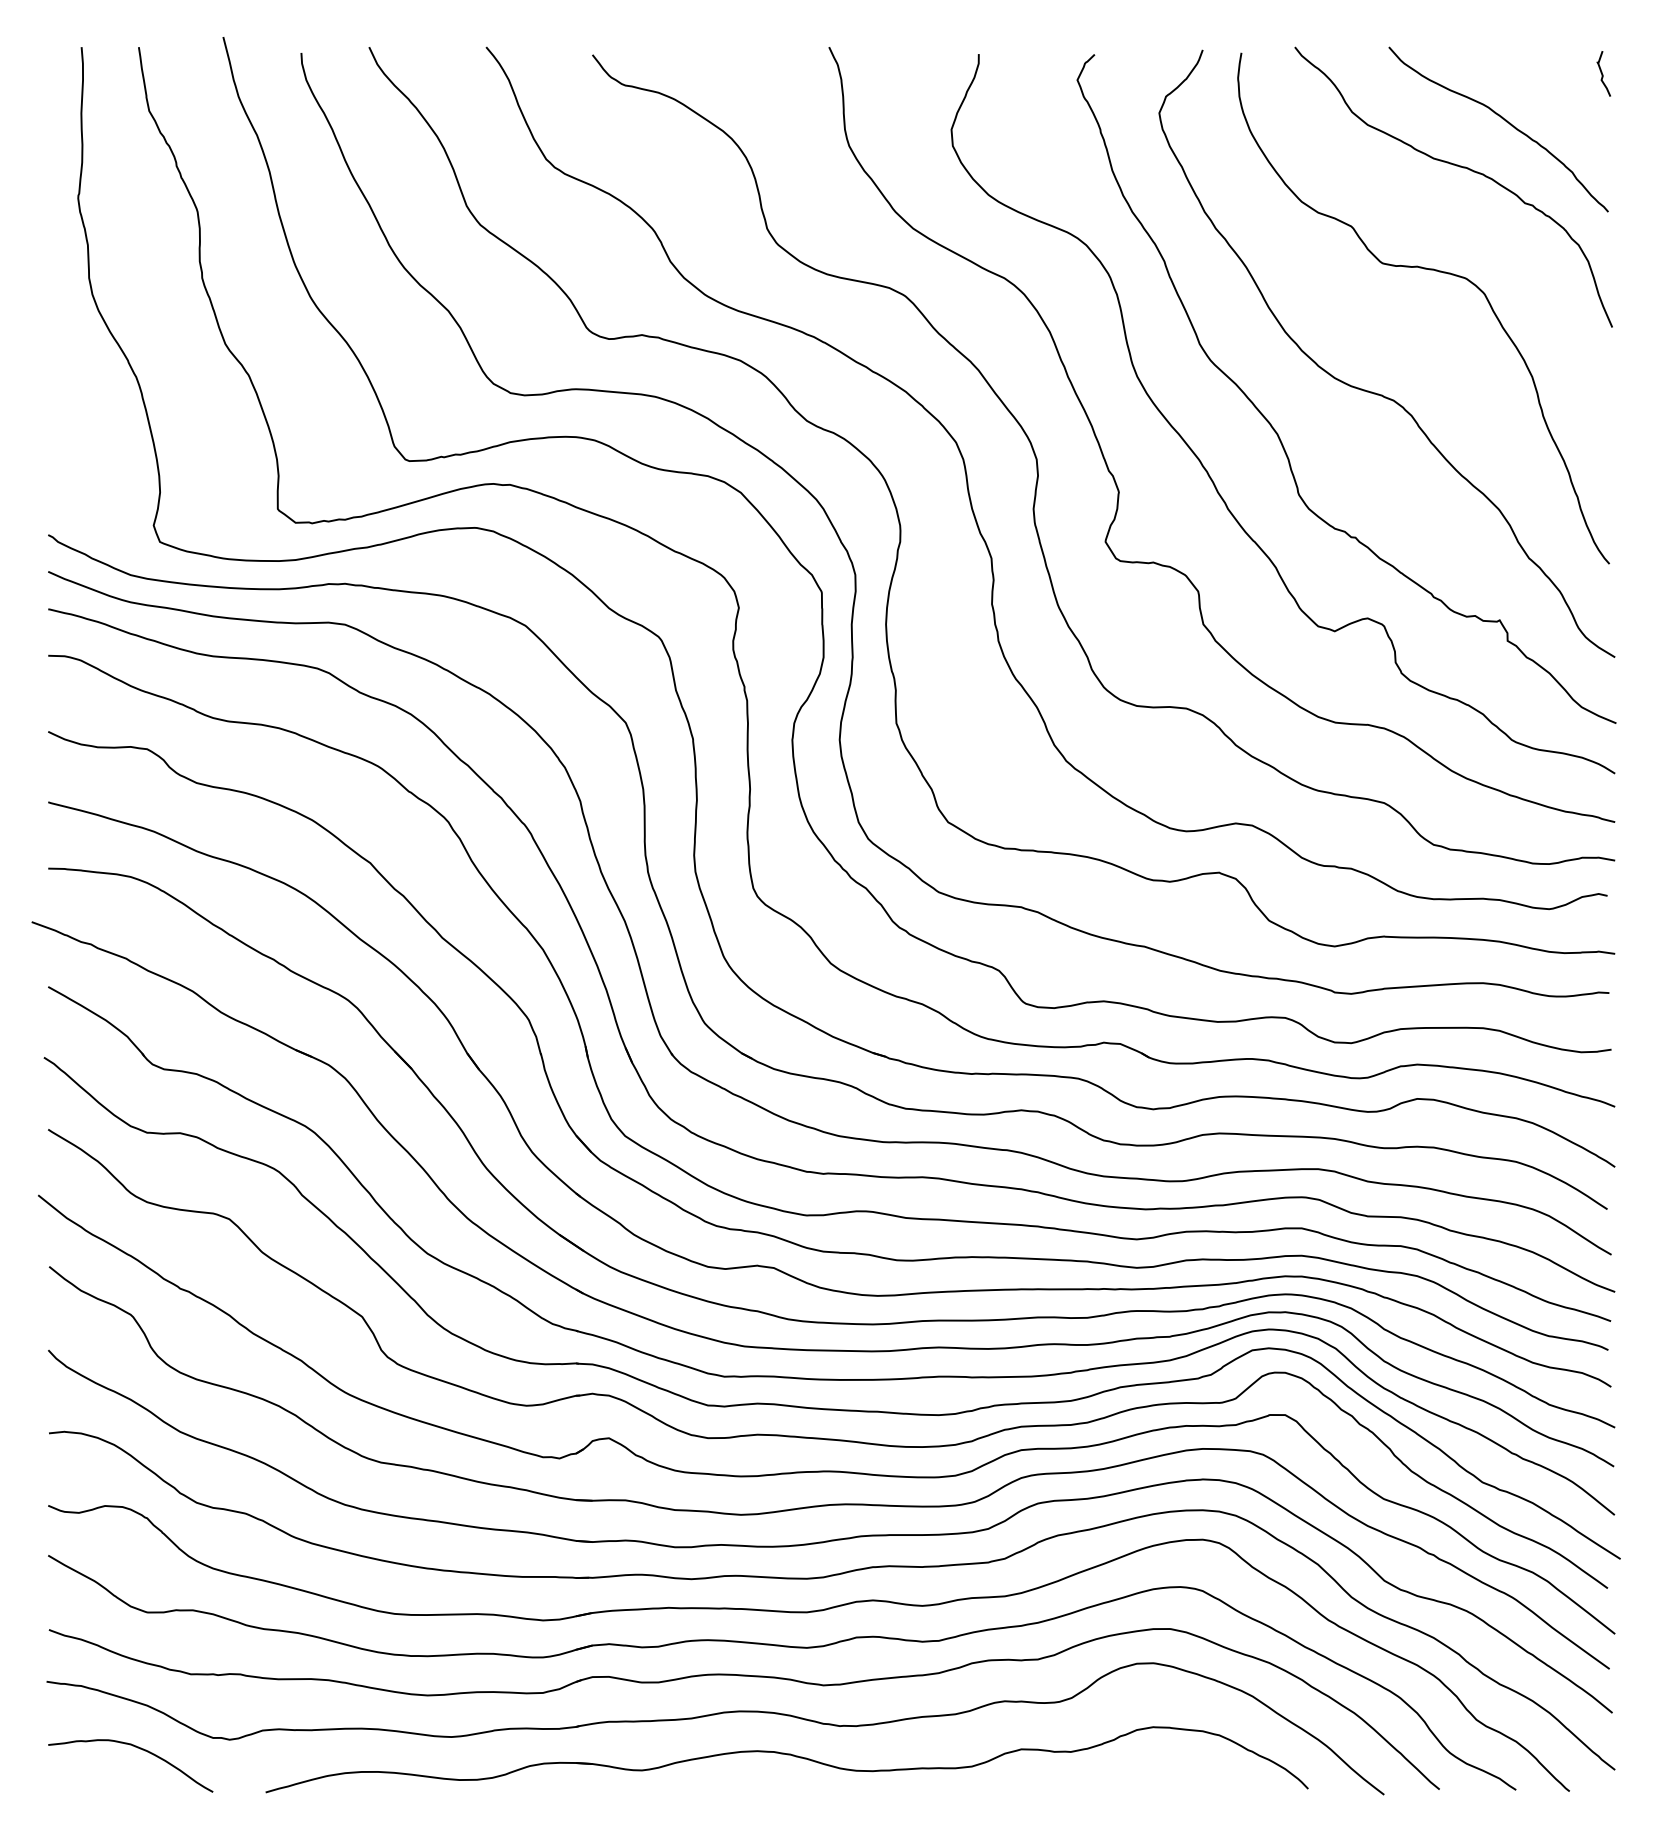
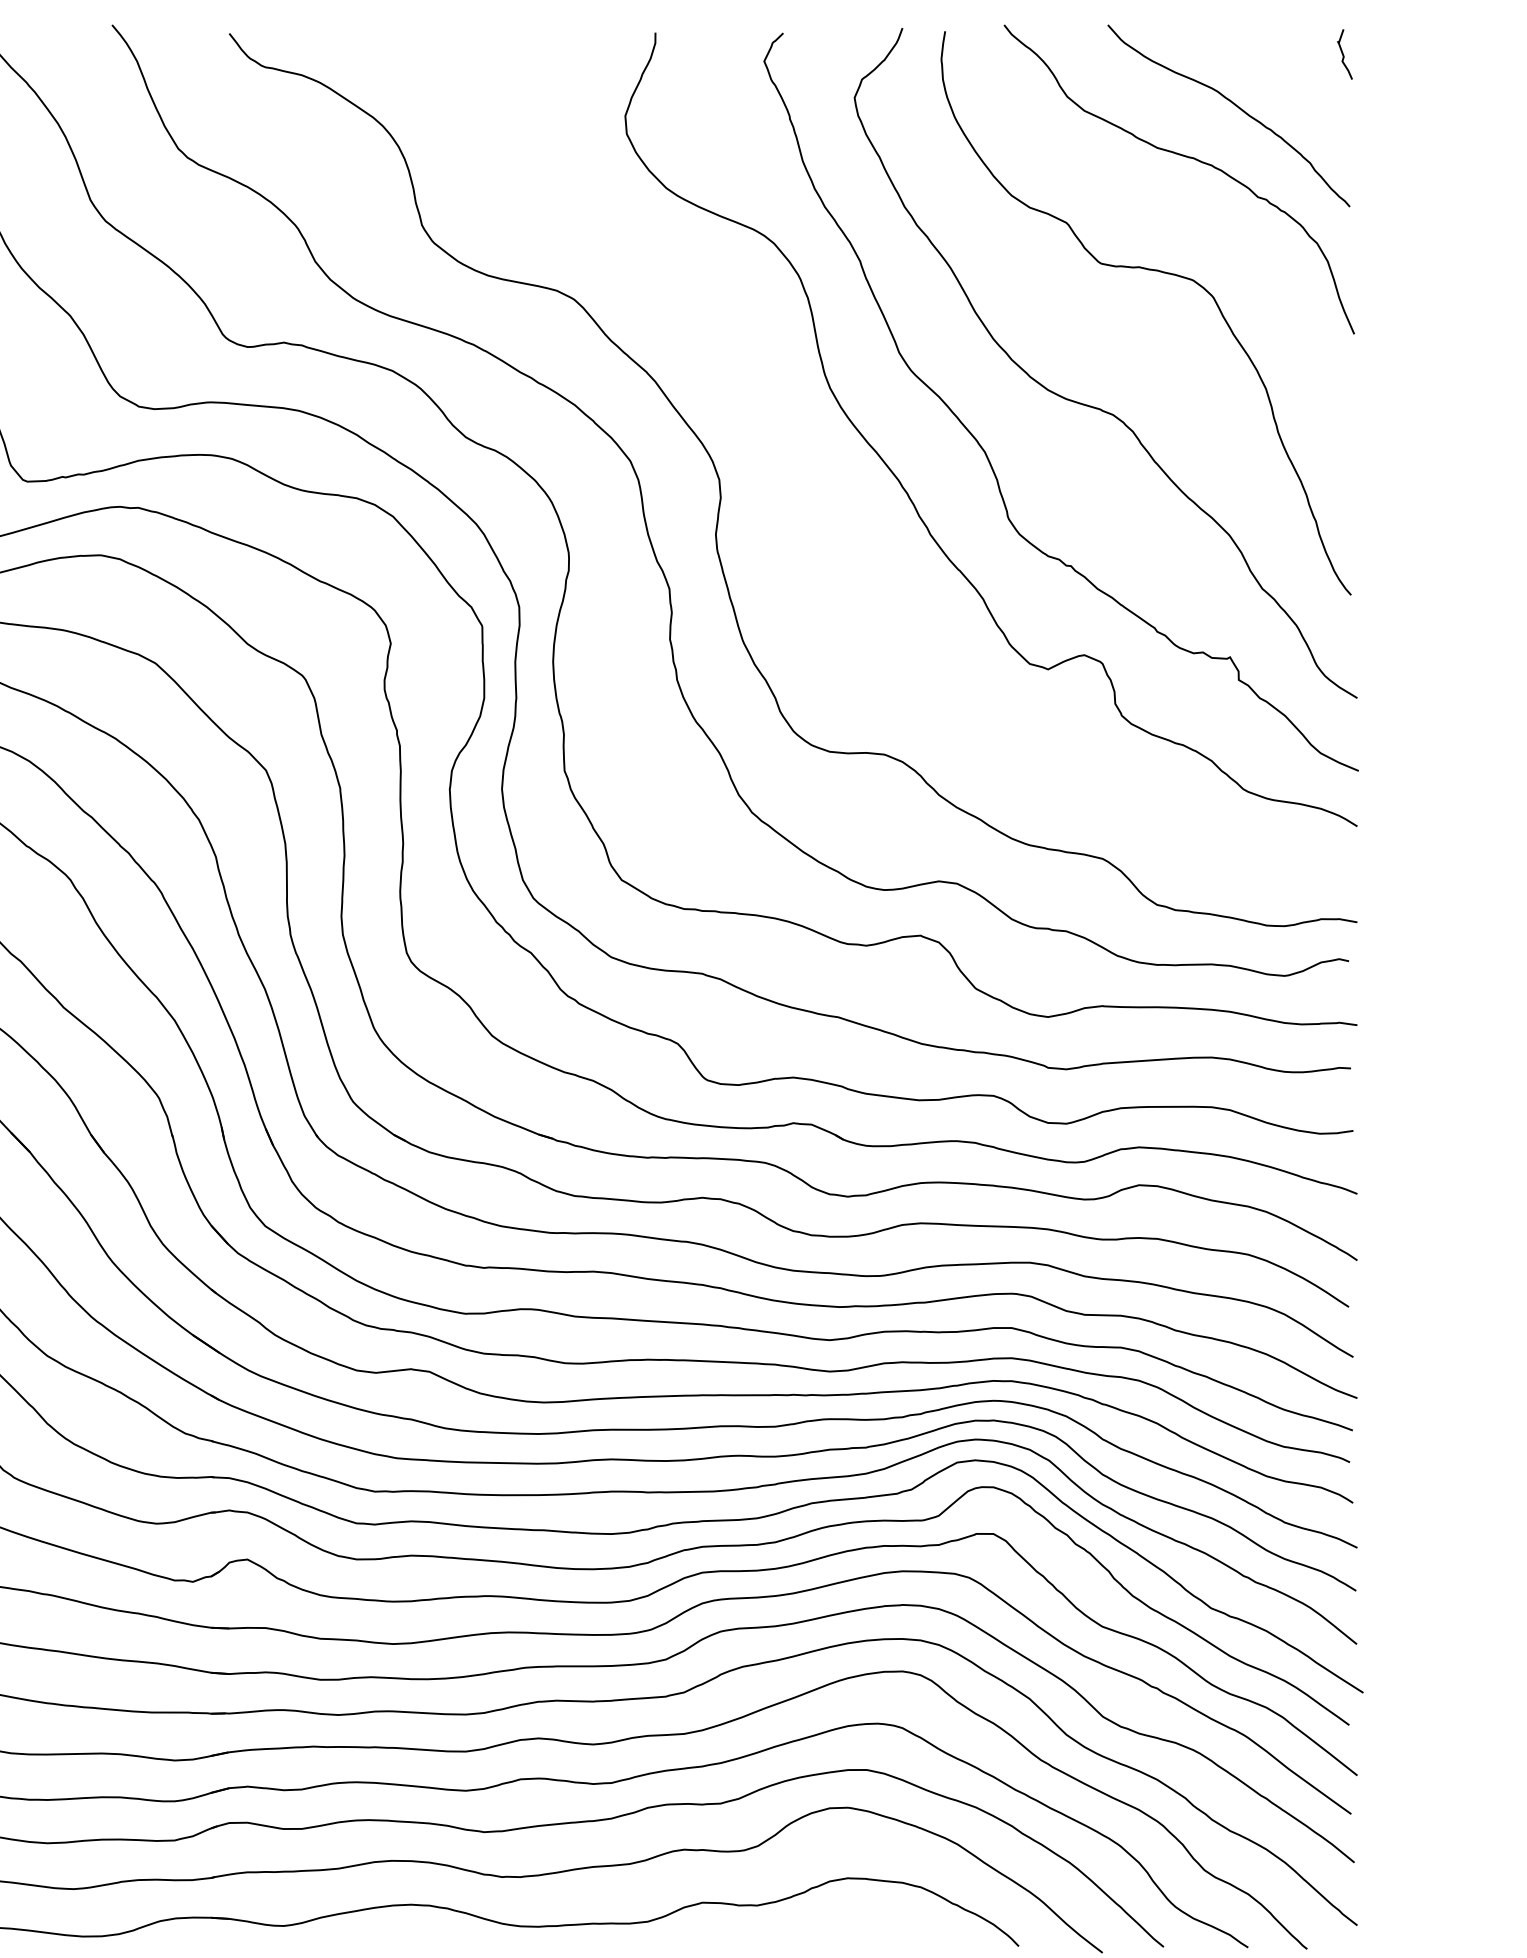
curve: (1114, 476) -> (805, 498), removed

